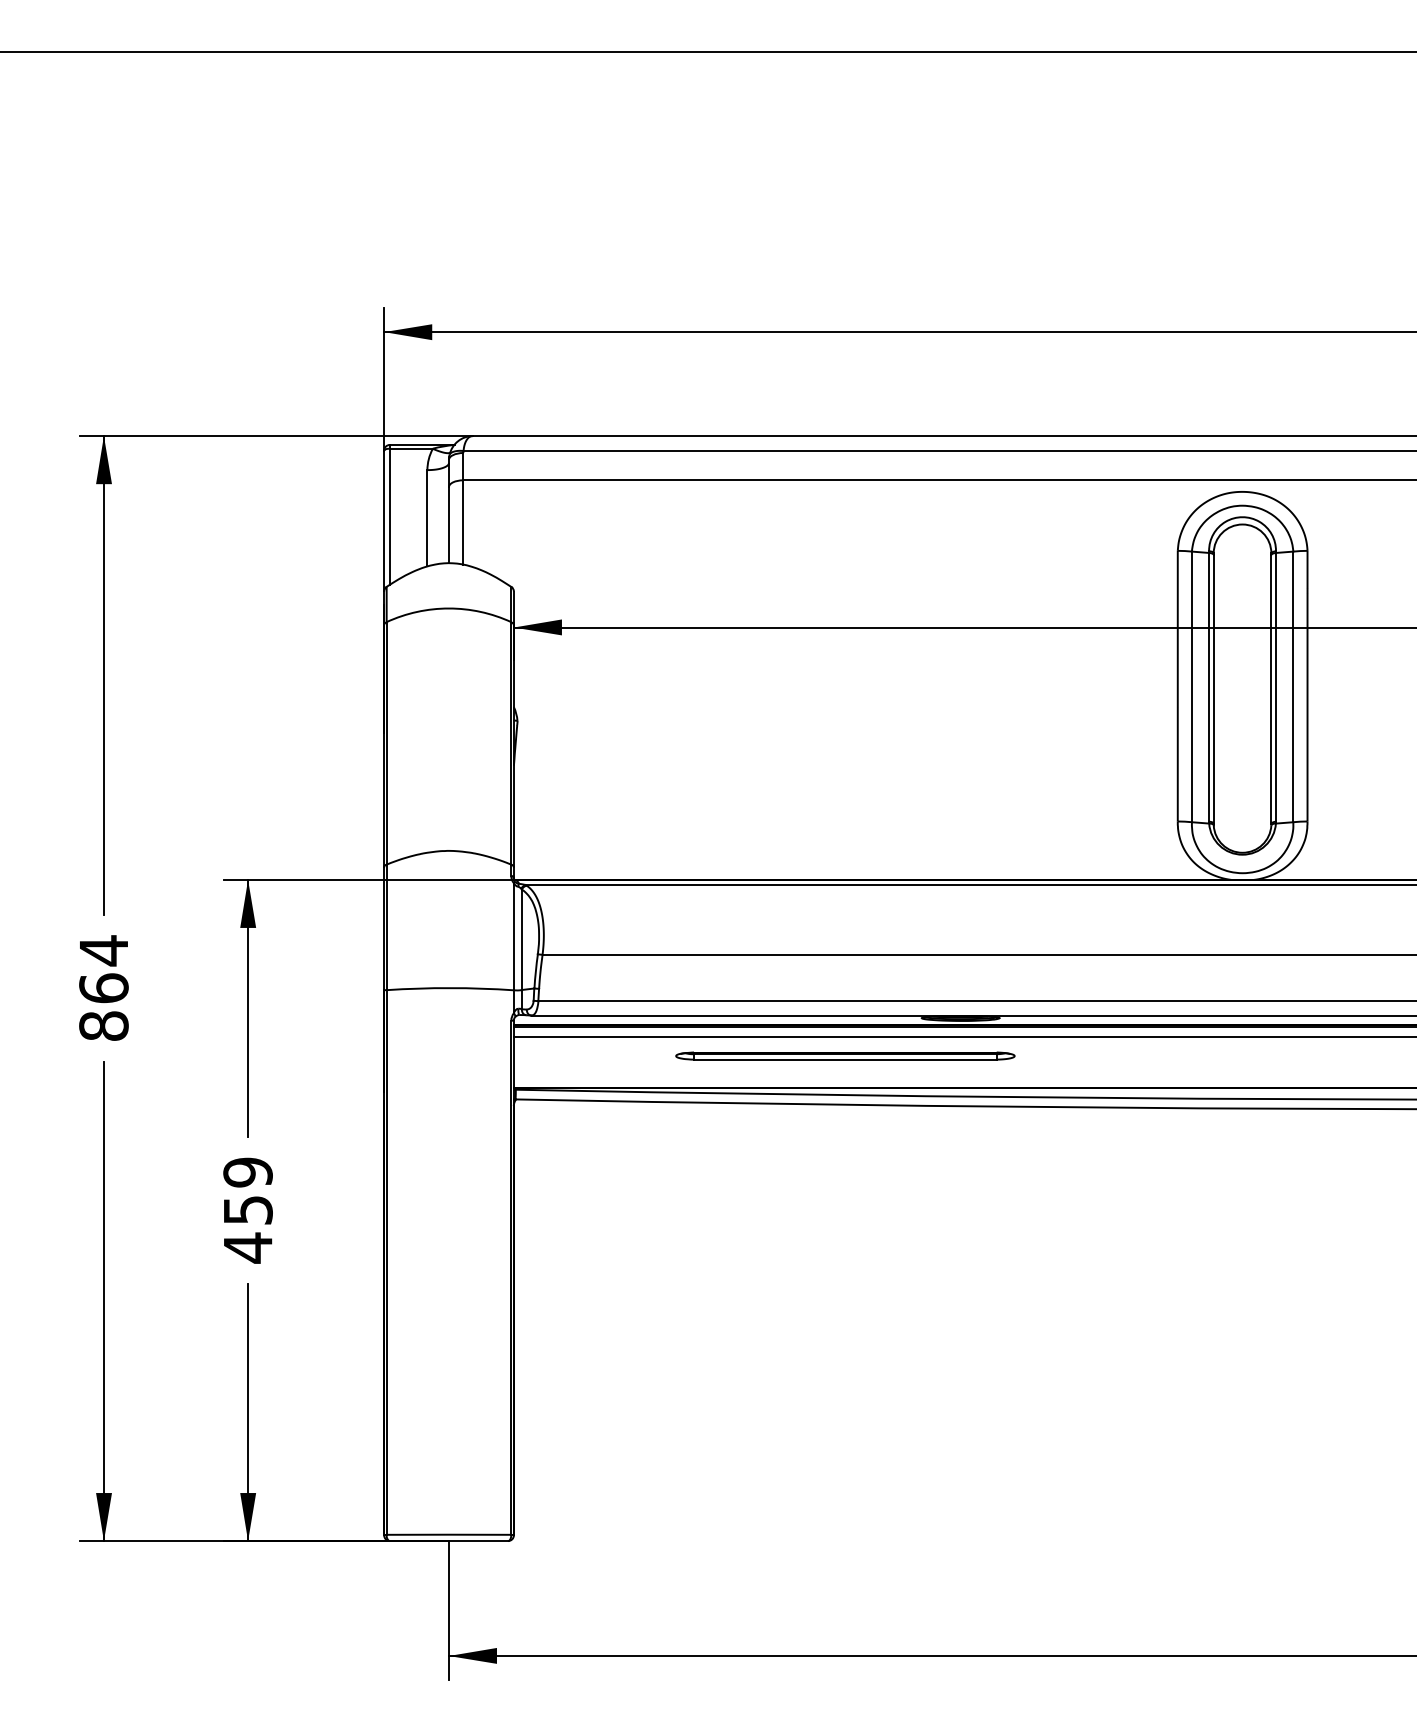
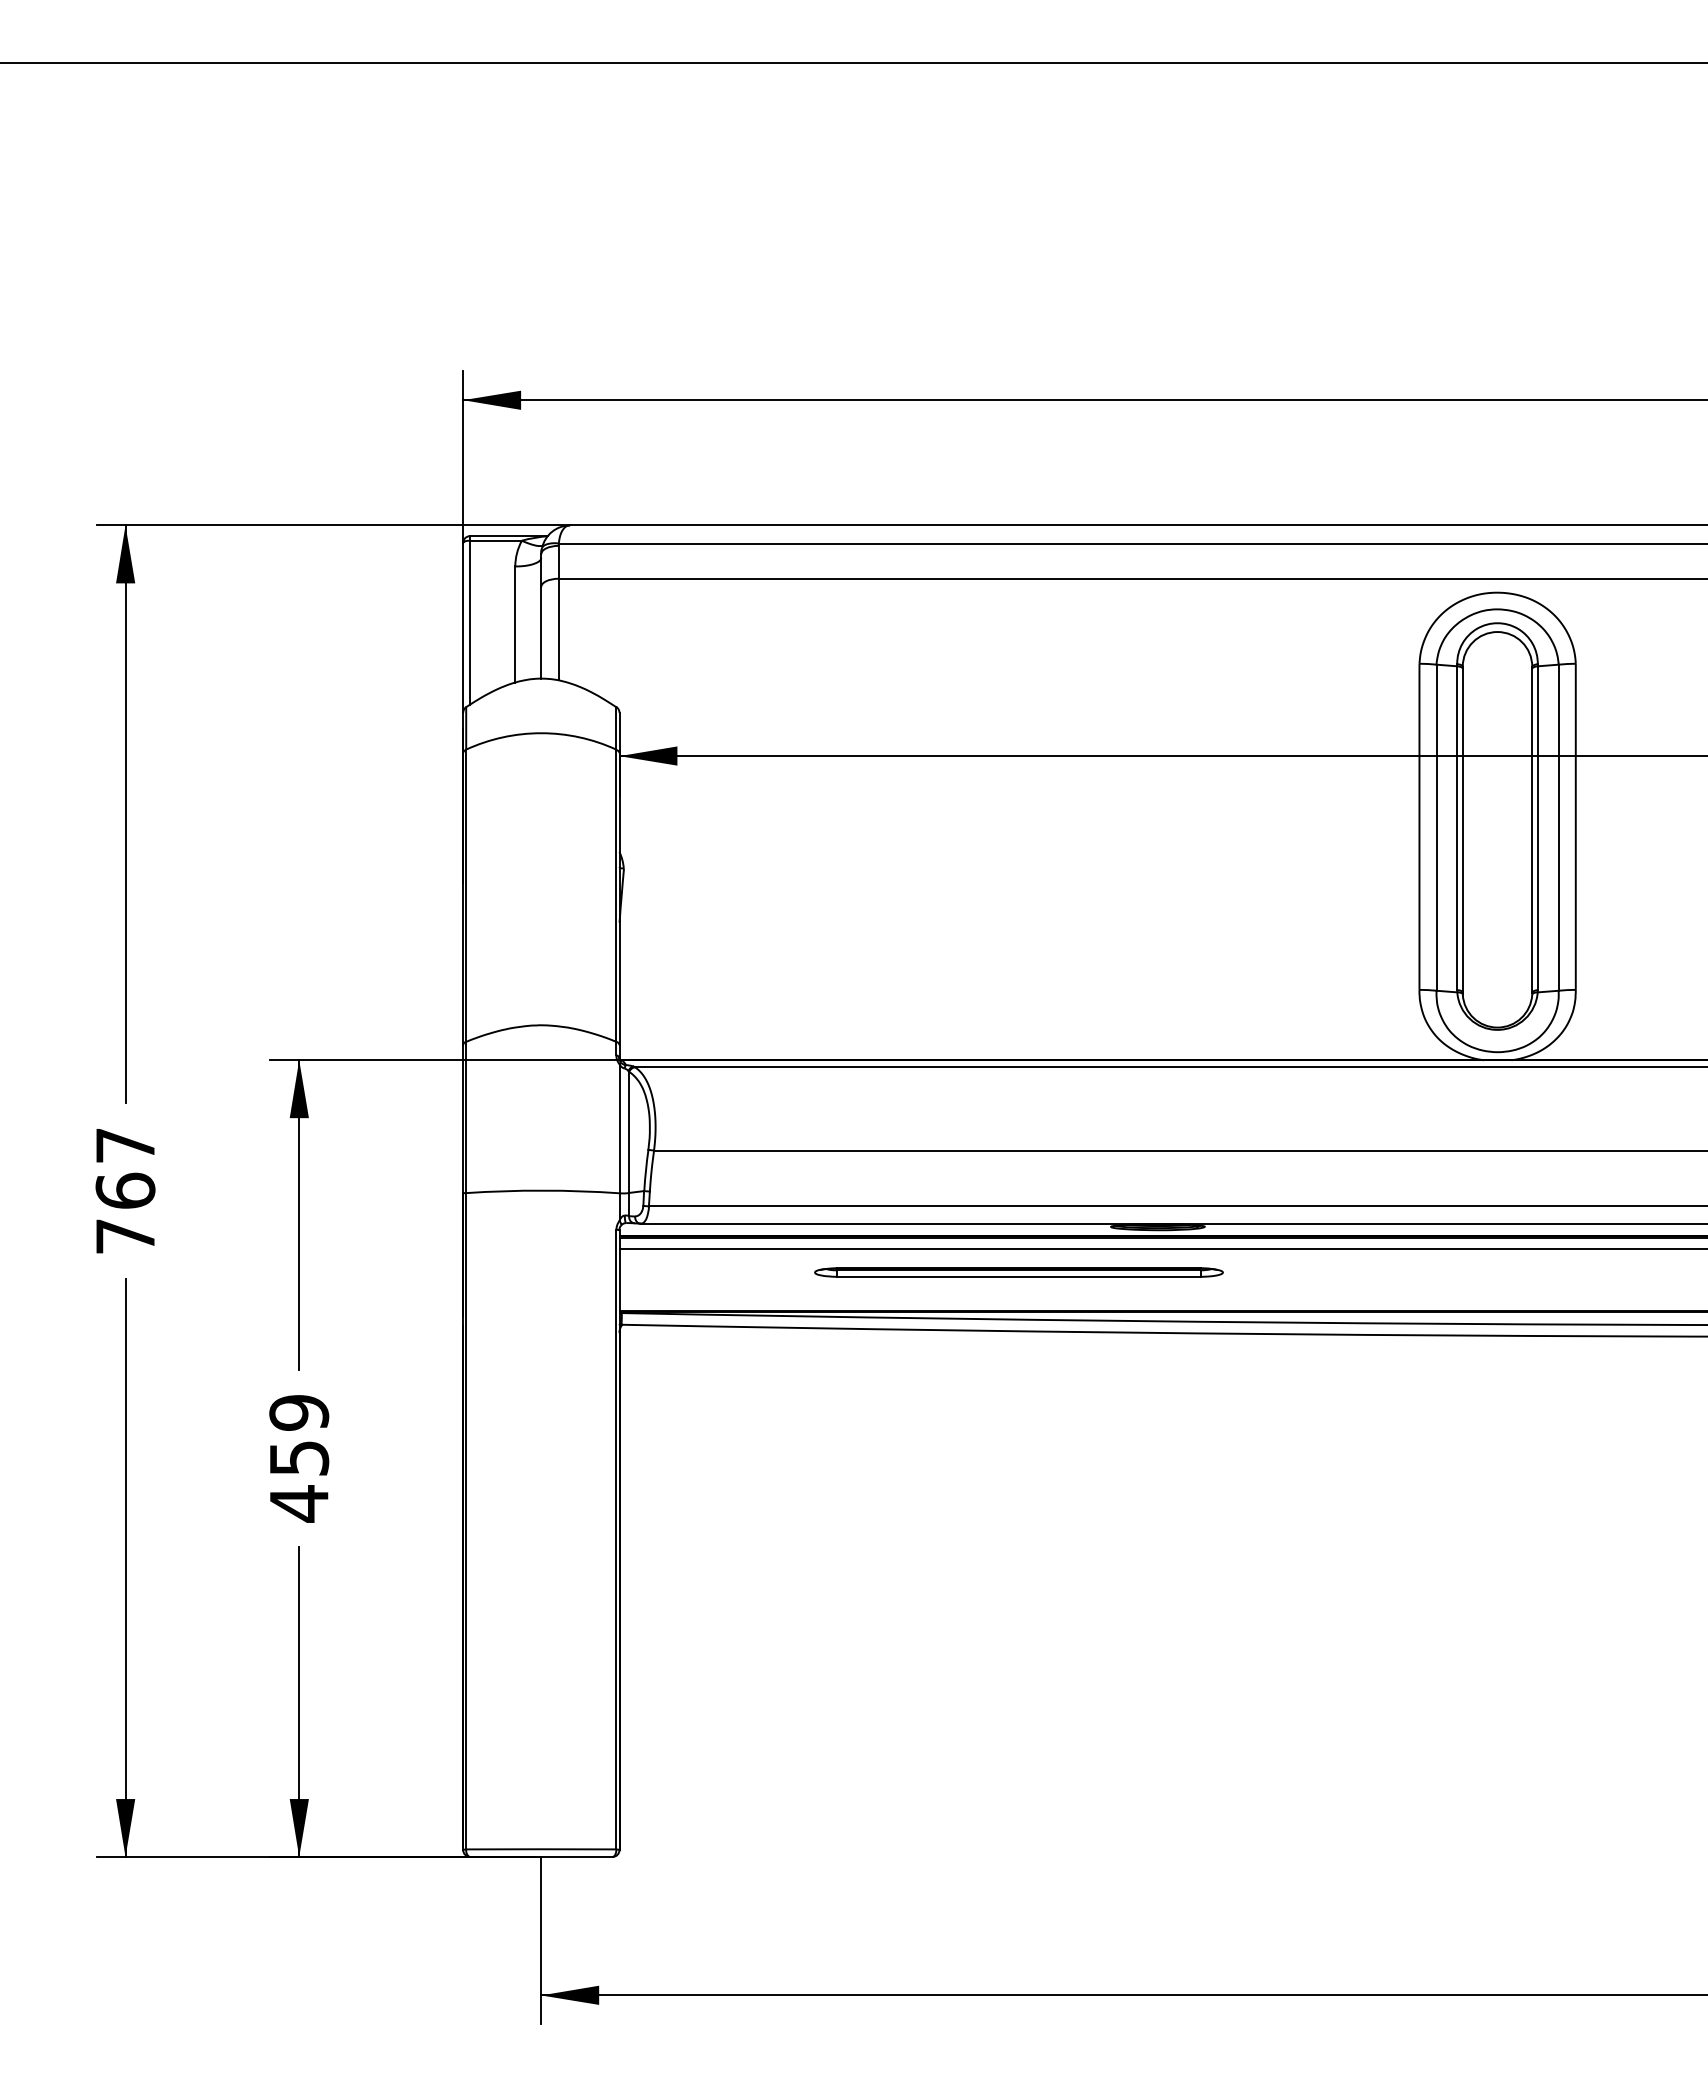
text: (103, 987) -> (125, 1190), 864 -> 767

